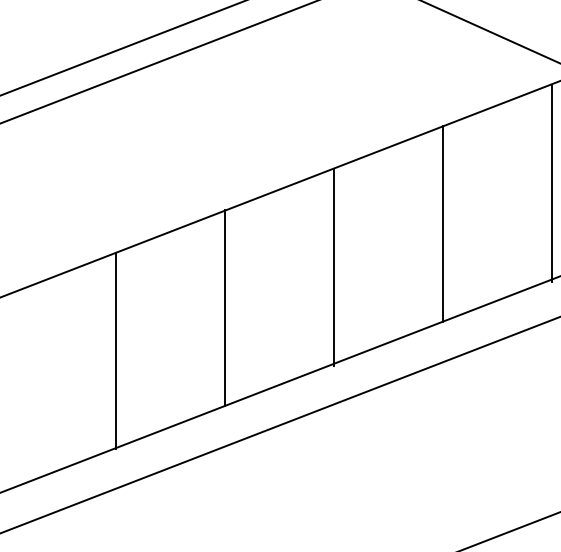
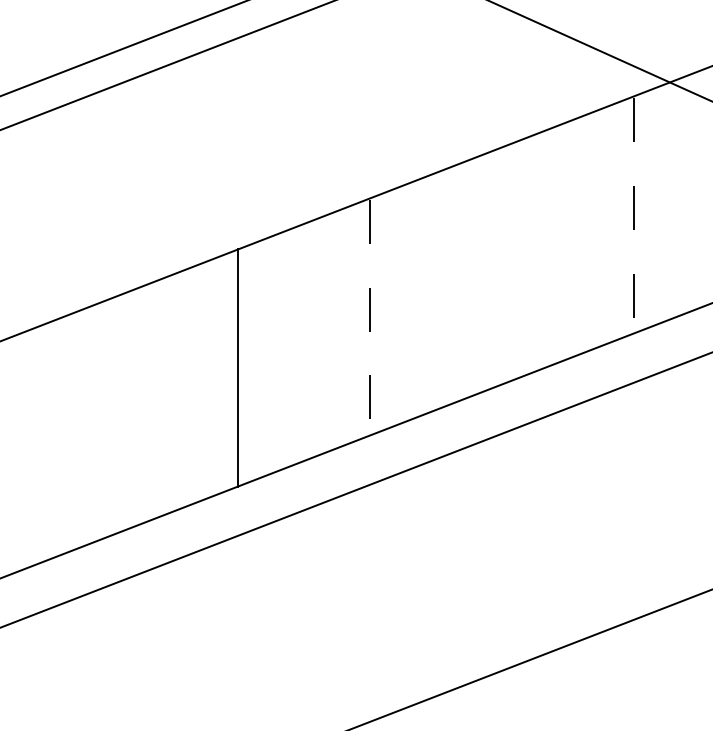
line: (552, 184) -> (634, 217), solid -> dashed
line: (443, 223) -> (502, 265), removed
line: (333, 268) -> (369, 319), solid -> dashed
line: (116, 351) -> (105, 420), removed

